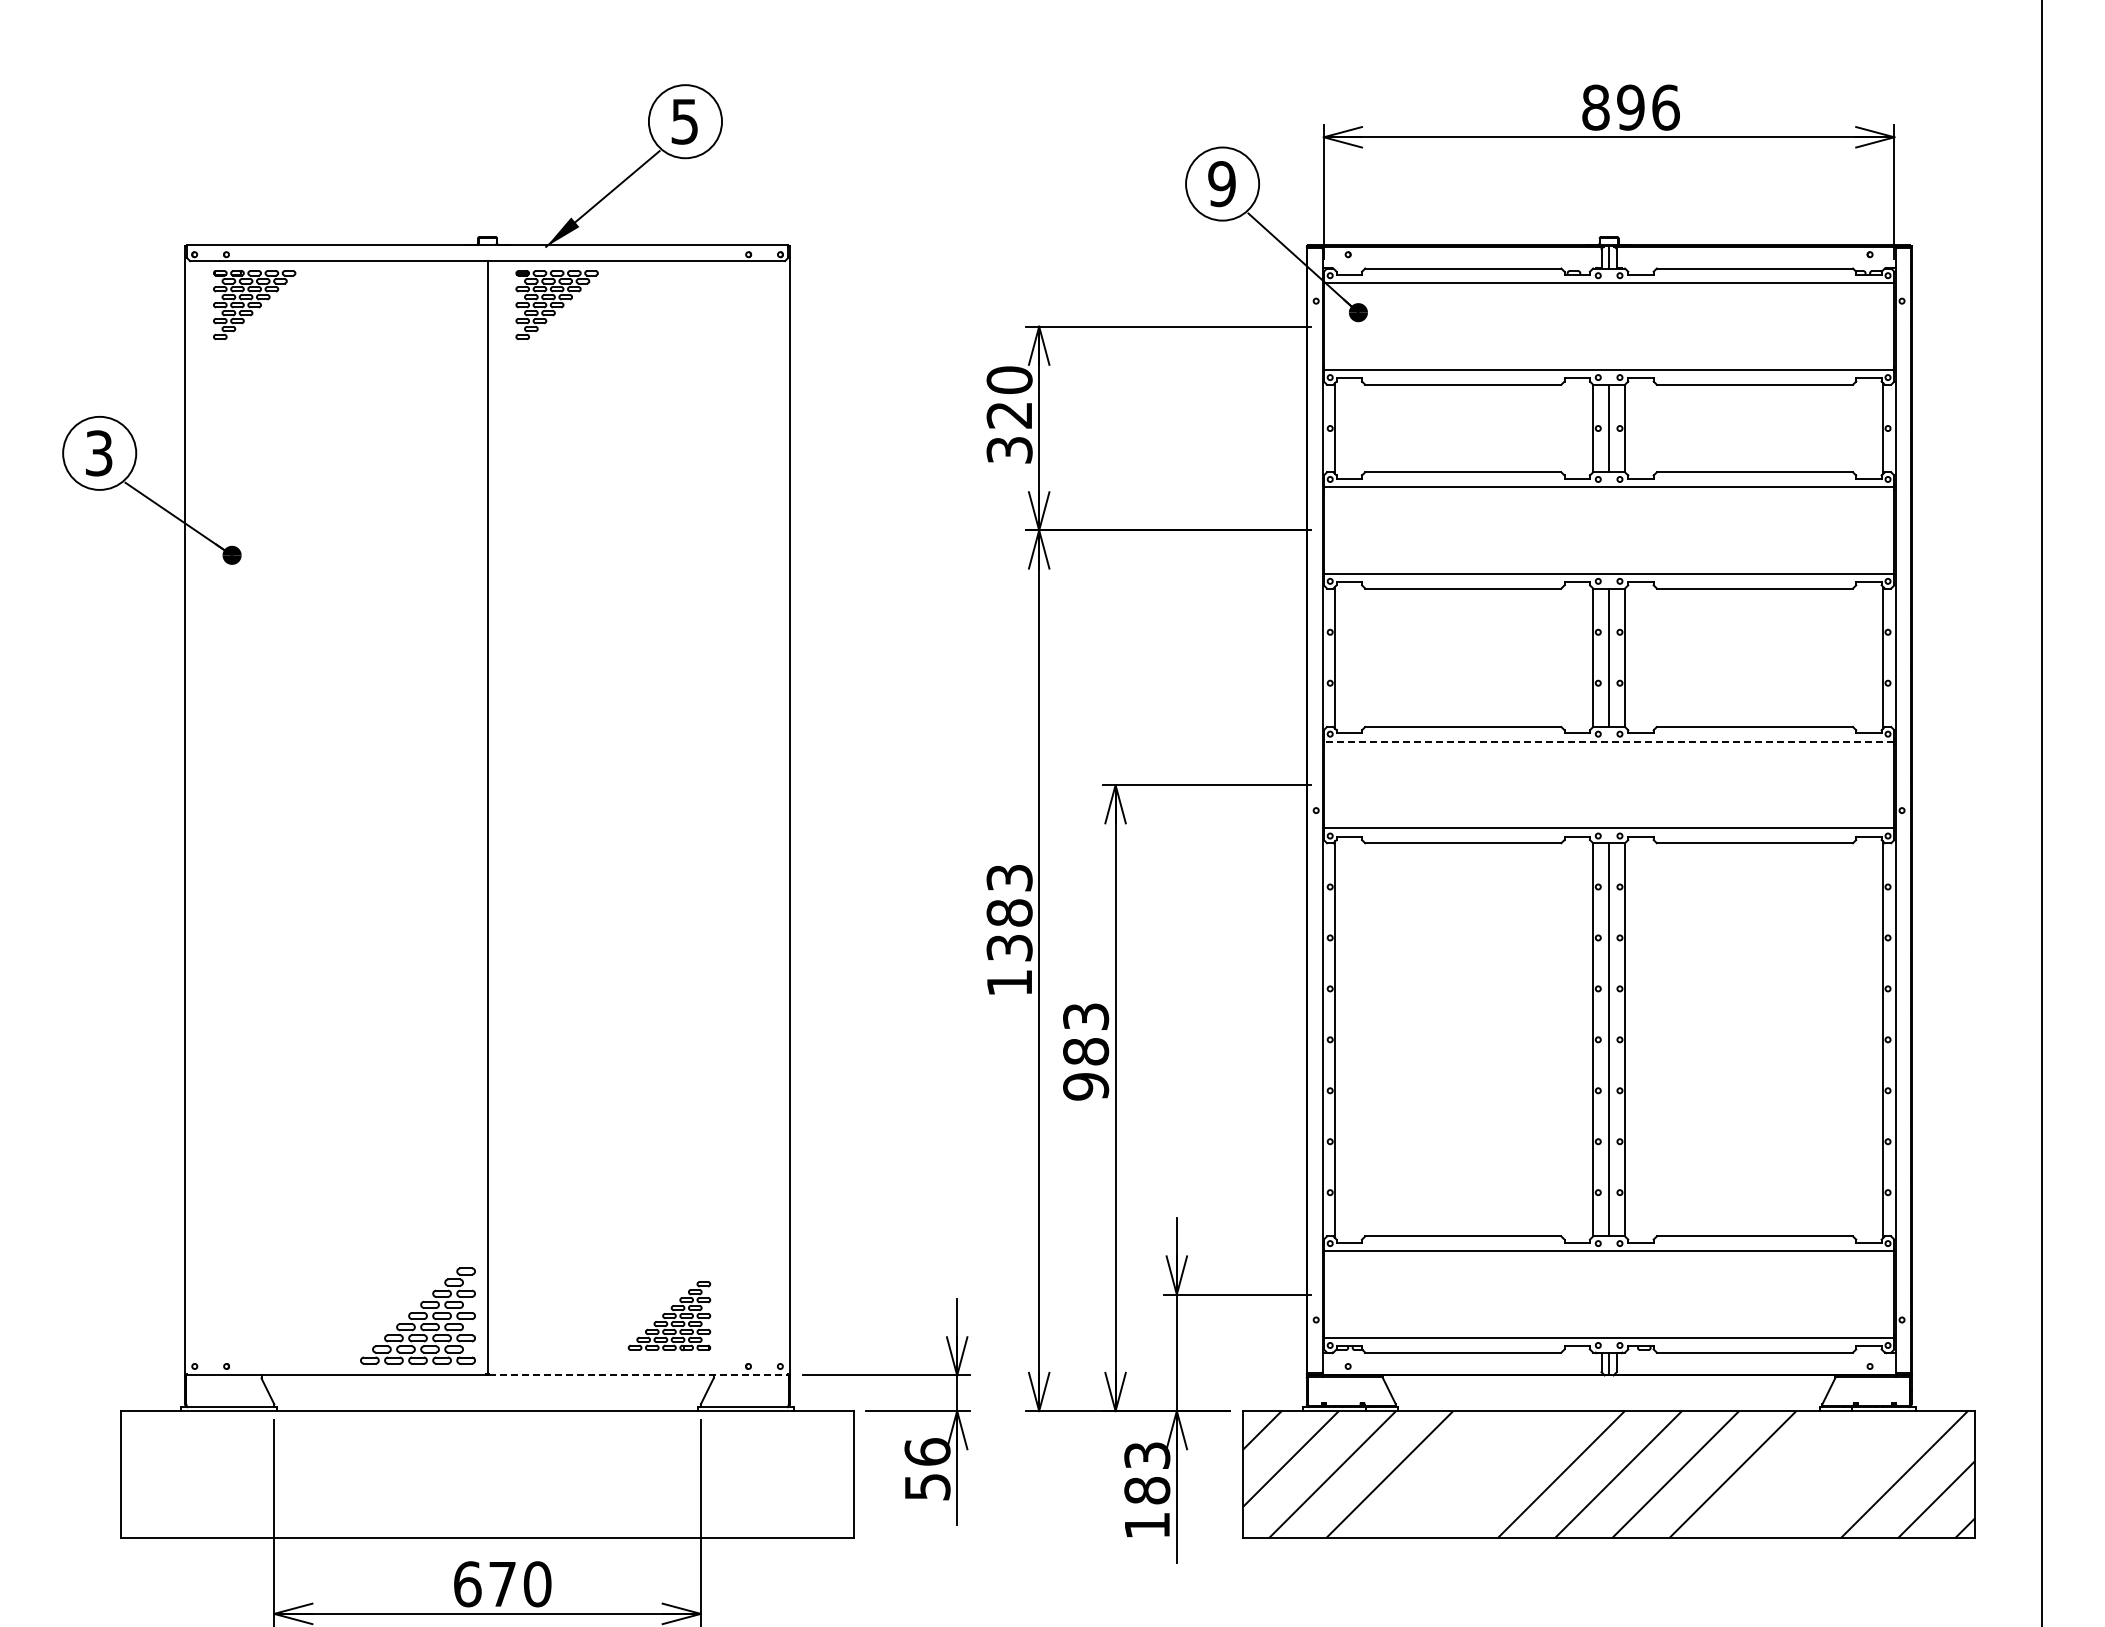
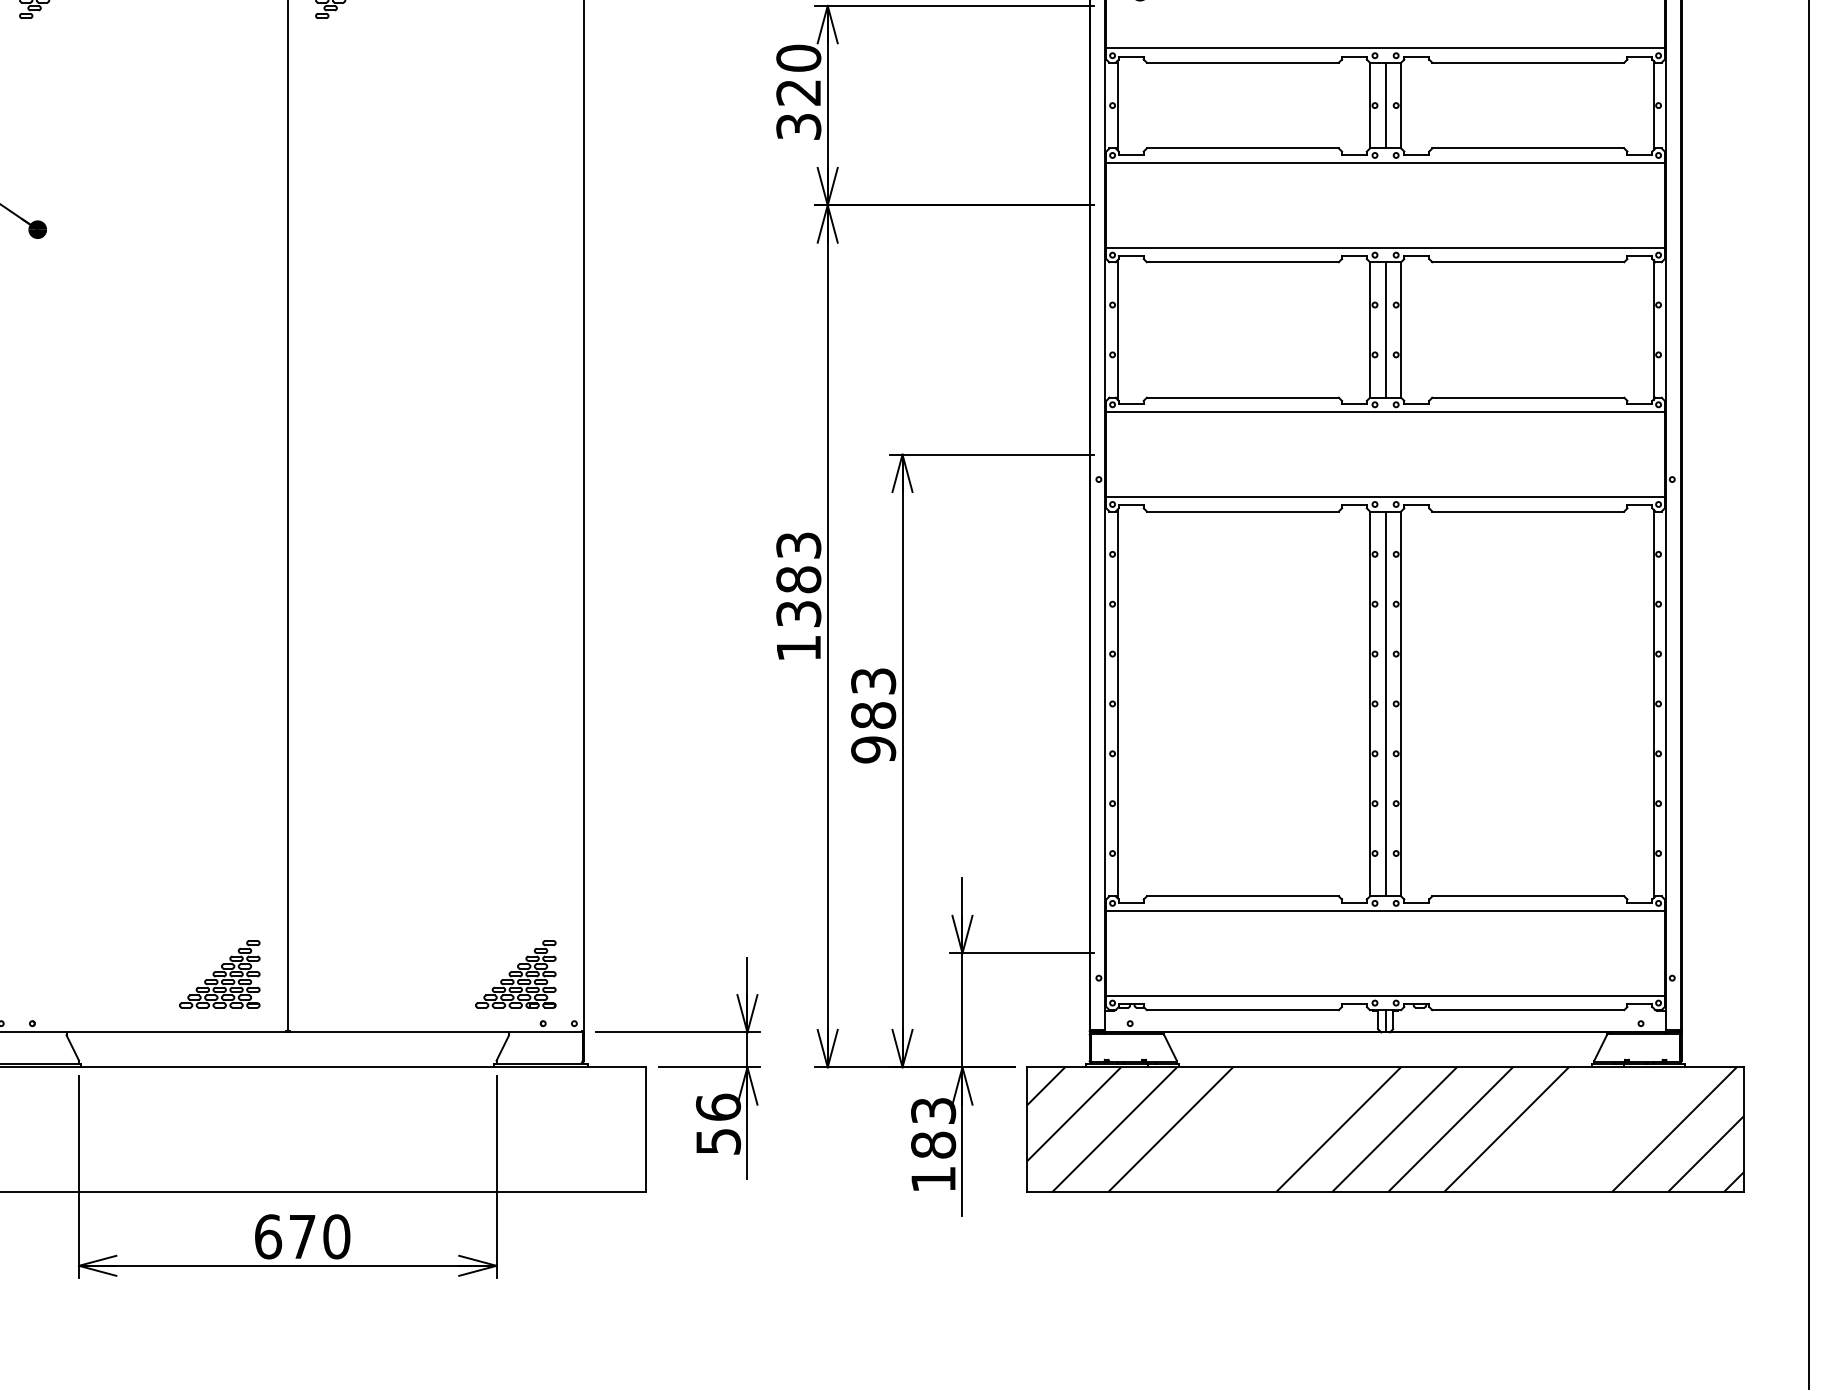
line: (1608, 741) -> (1384, 411), dashed -> solid
part: (417, 1315) -> (219, 973), size x0.71
part: (669, 1315) -> (515, 973), moved
line: (639, 1375) -> (436, 1032), dashed -> solid

